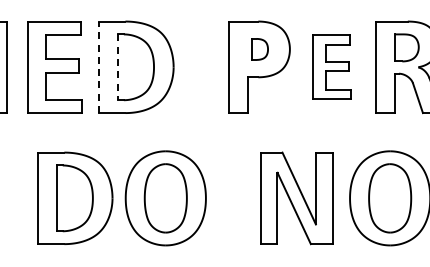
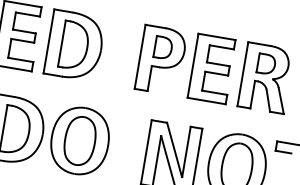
part: (259, 49) -> (163, 47), size x1.43
line: (99, 67) -> (49, 41), dashed -> solid
line: (117, 67) -> (61, 43), dashed -> solid
part: (332, 67) -> (212, 69), size x1.43

